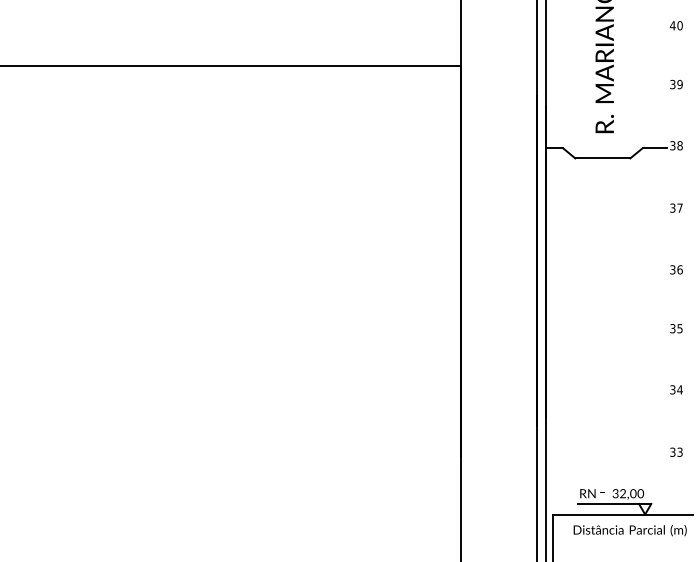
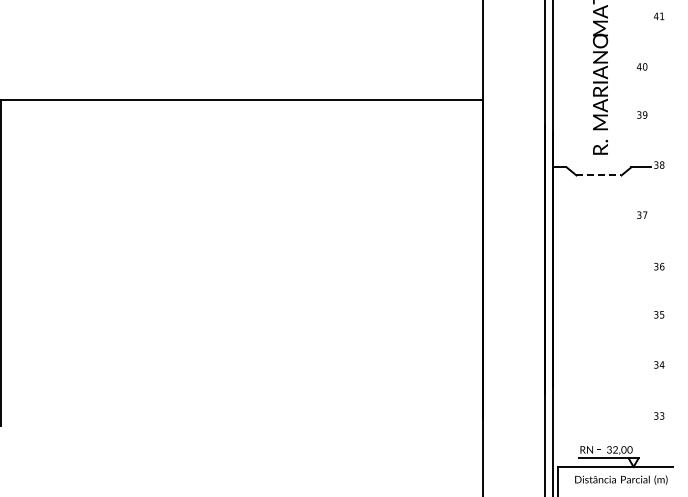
text: (675, 25) -> (641, 66), moved
text: (676, 83) -> (642, 114), moved
line: (602, 158) -> (598, 175), solid -> dashed
text: (676, 207) -> (642, 214), moved

